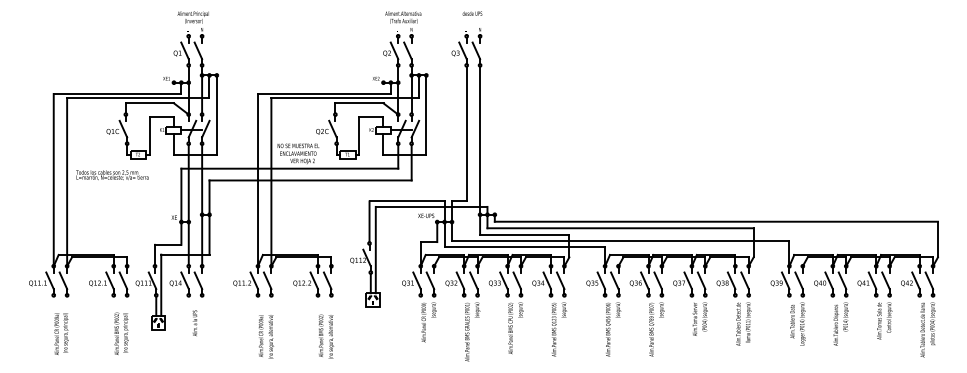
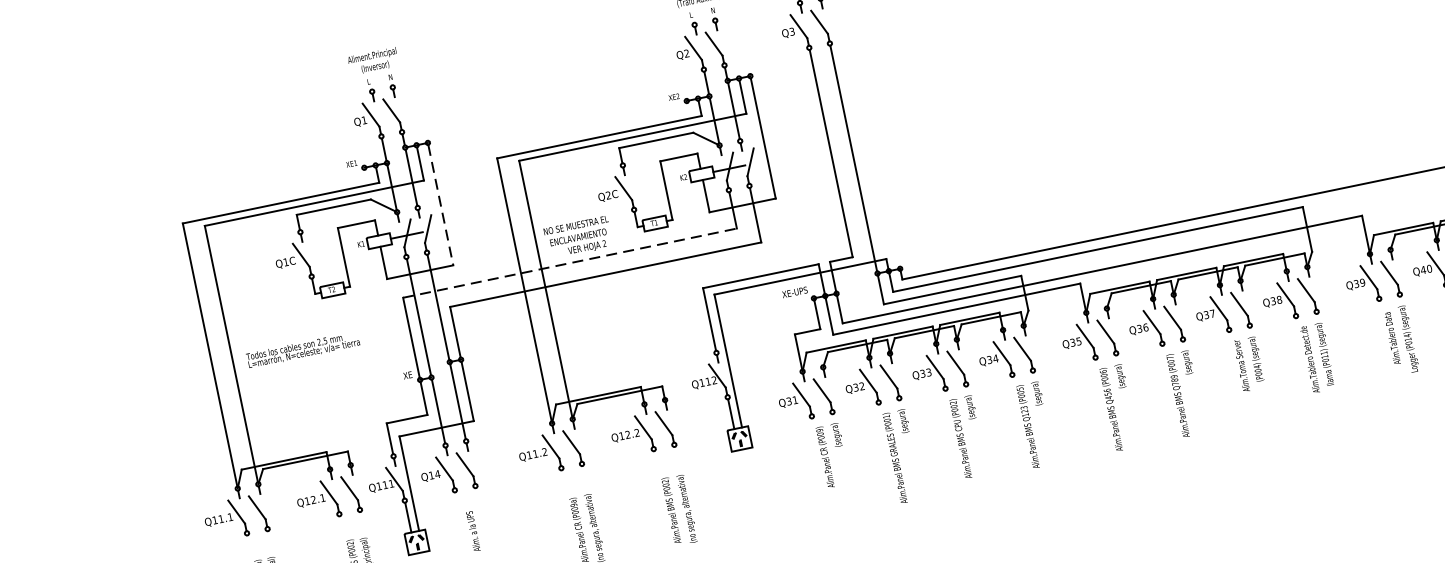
line: (216, 116) -> (440, 206), solid -> dashed
line: (290, 168) -> (570, 262), solid -> dashed
text: (112, 175) -> (303, 350), moved

